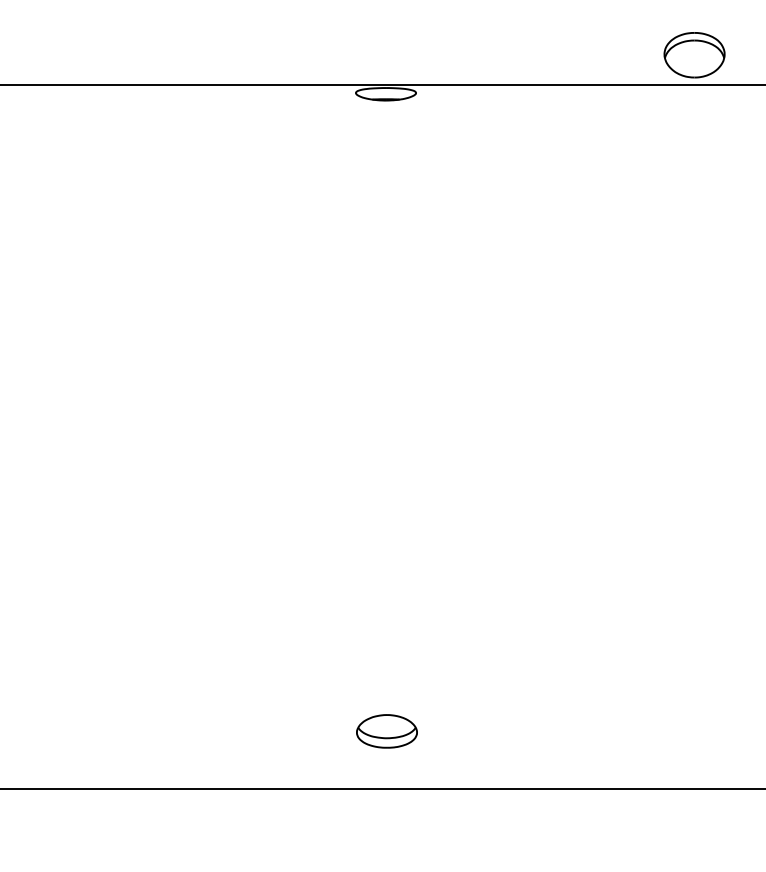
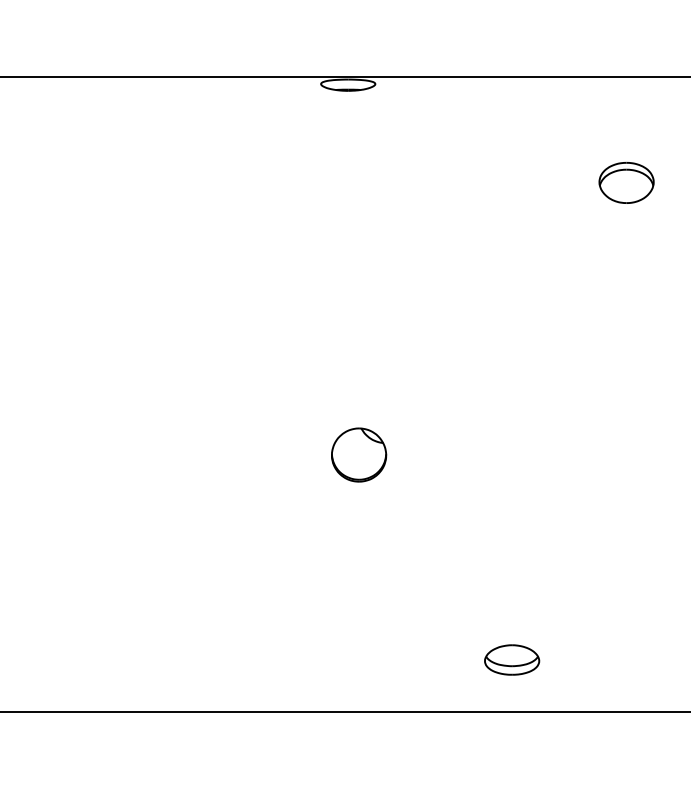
part: (694, 54) -> (626, 182), moved
part: (398, 503) -> (359, 454), added
part: (387, 730) -> (512, 659), moved

